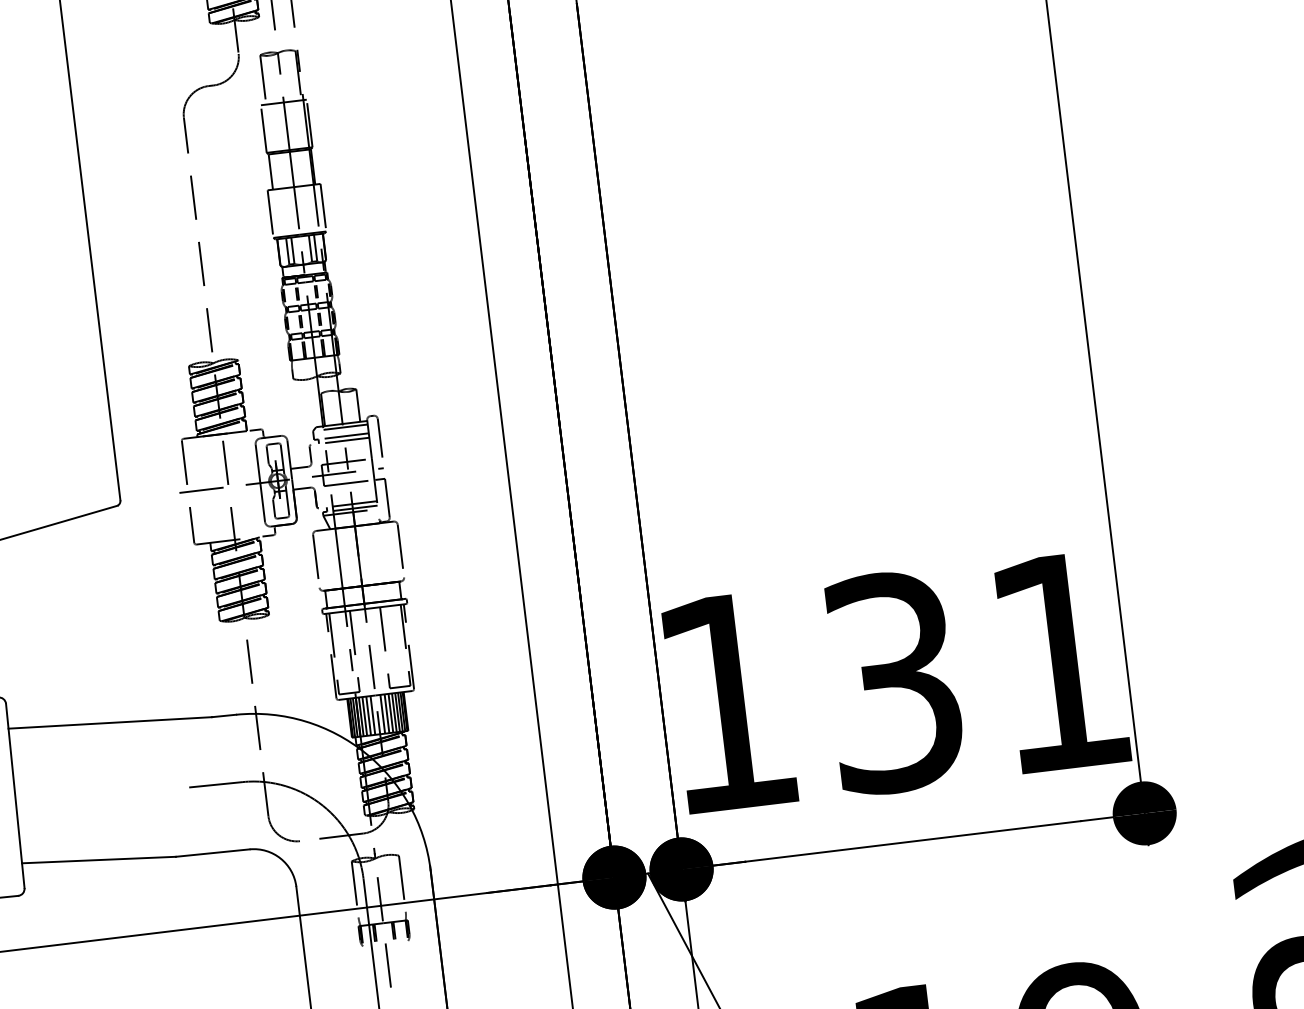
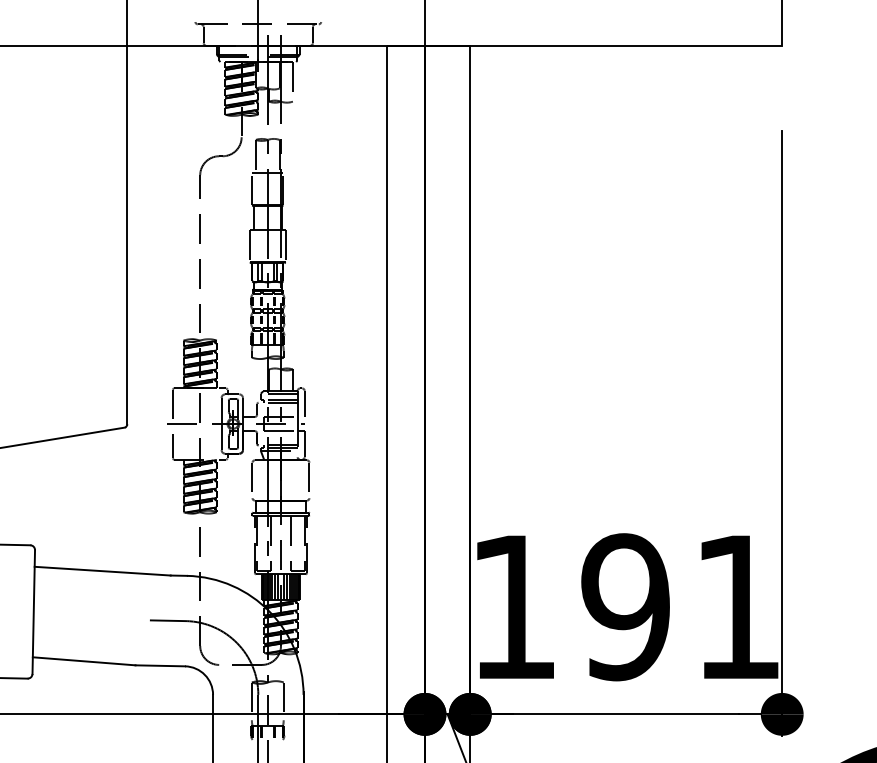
text: (892, 682) -> (625, 607), 131 -> 191

